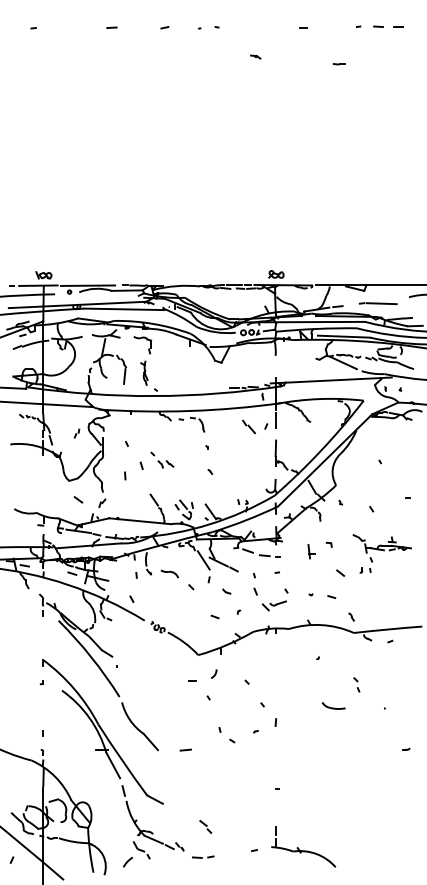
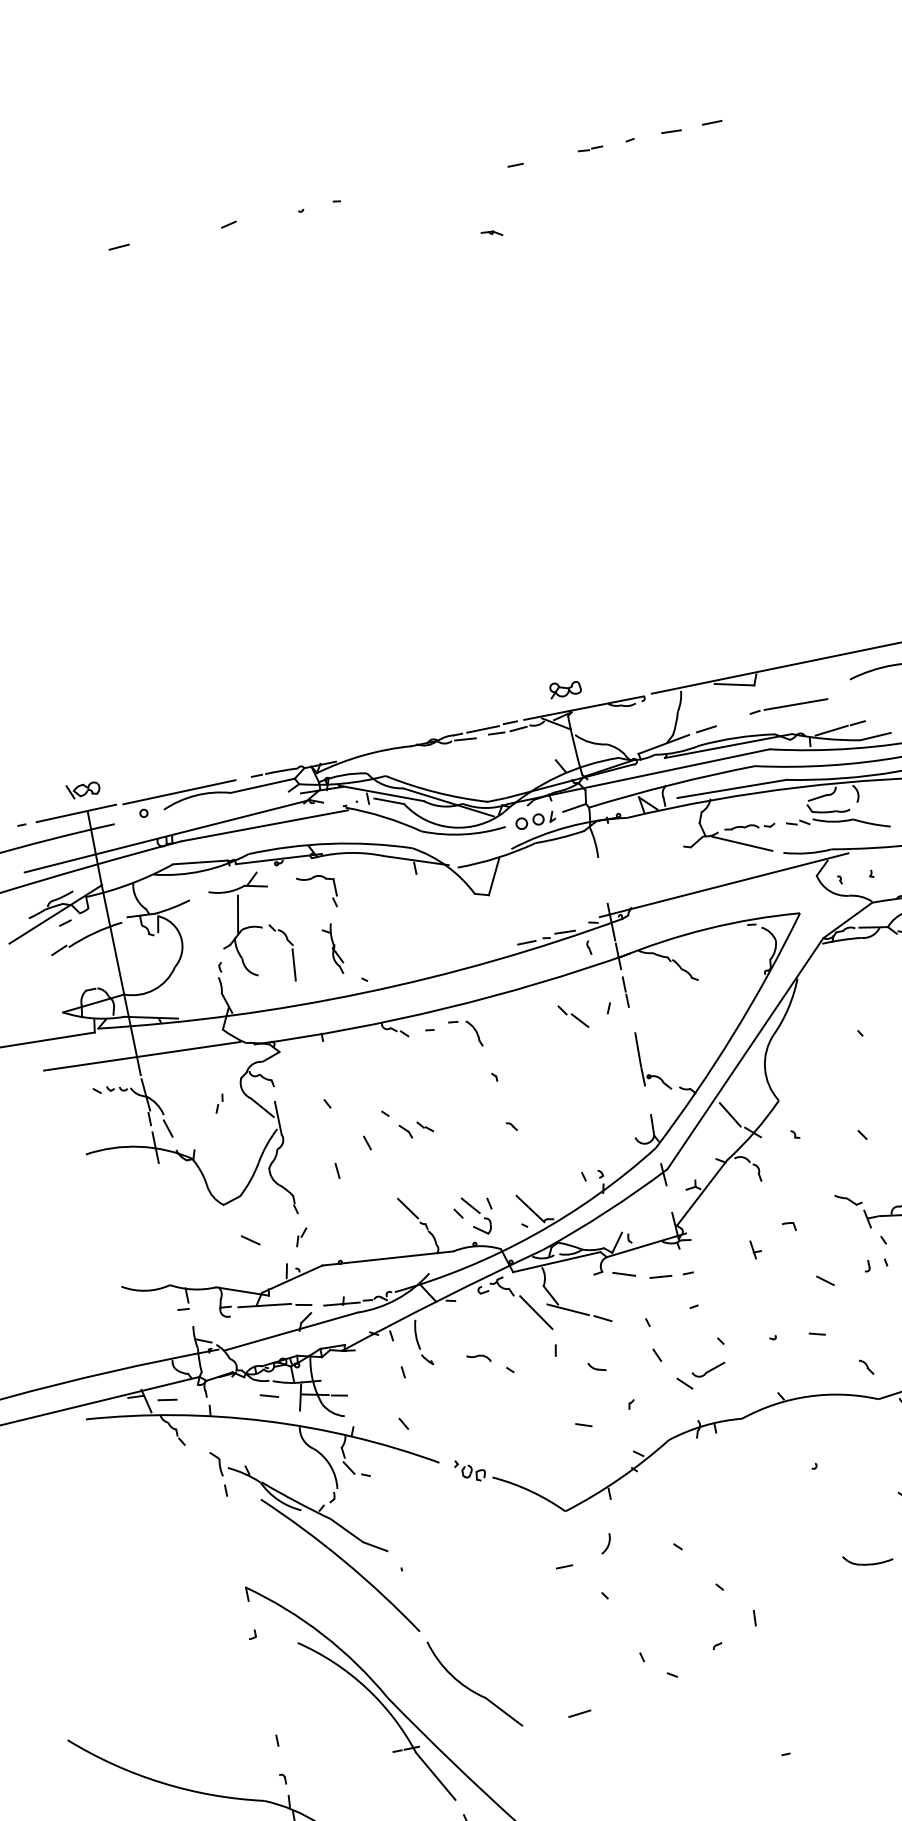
part: (255, 56) -> (491, 232), moved
line: (338, 64) -> (588, 150), moved
part: (311, 552) -> (756, 1250), size x0.62
part: (177, 579) -> (489, 1363), size x0.62

